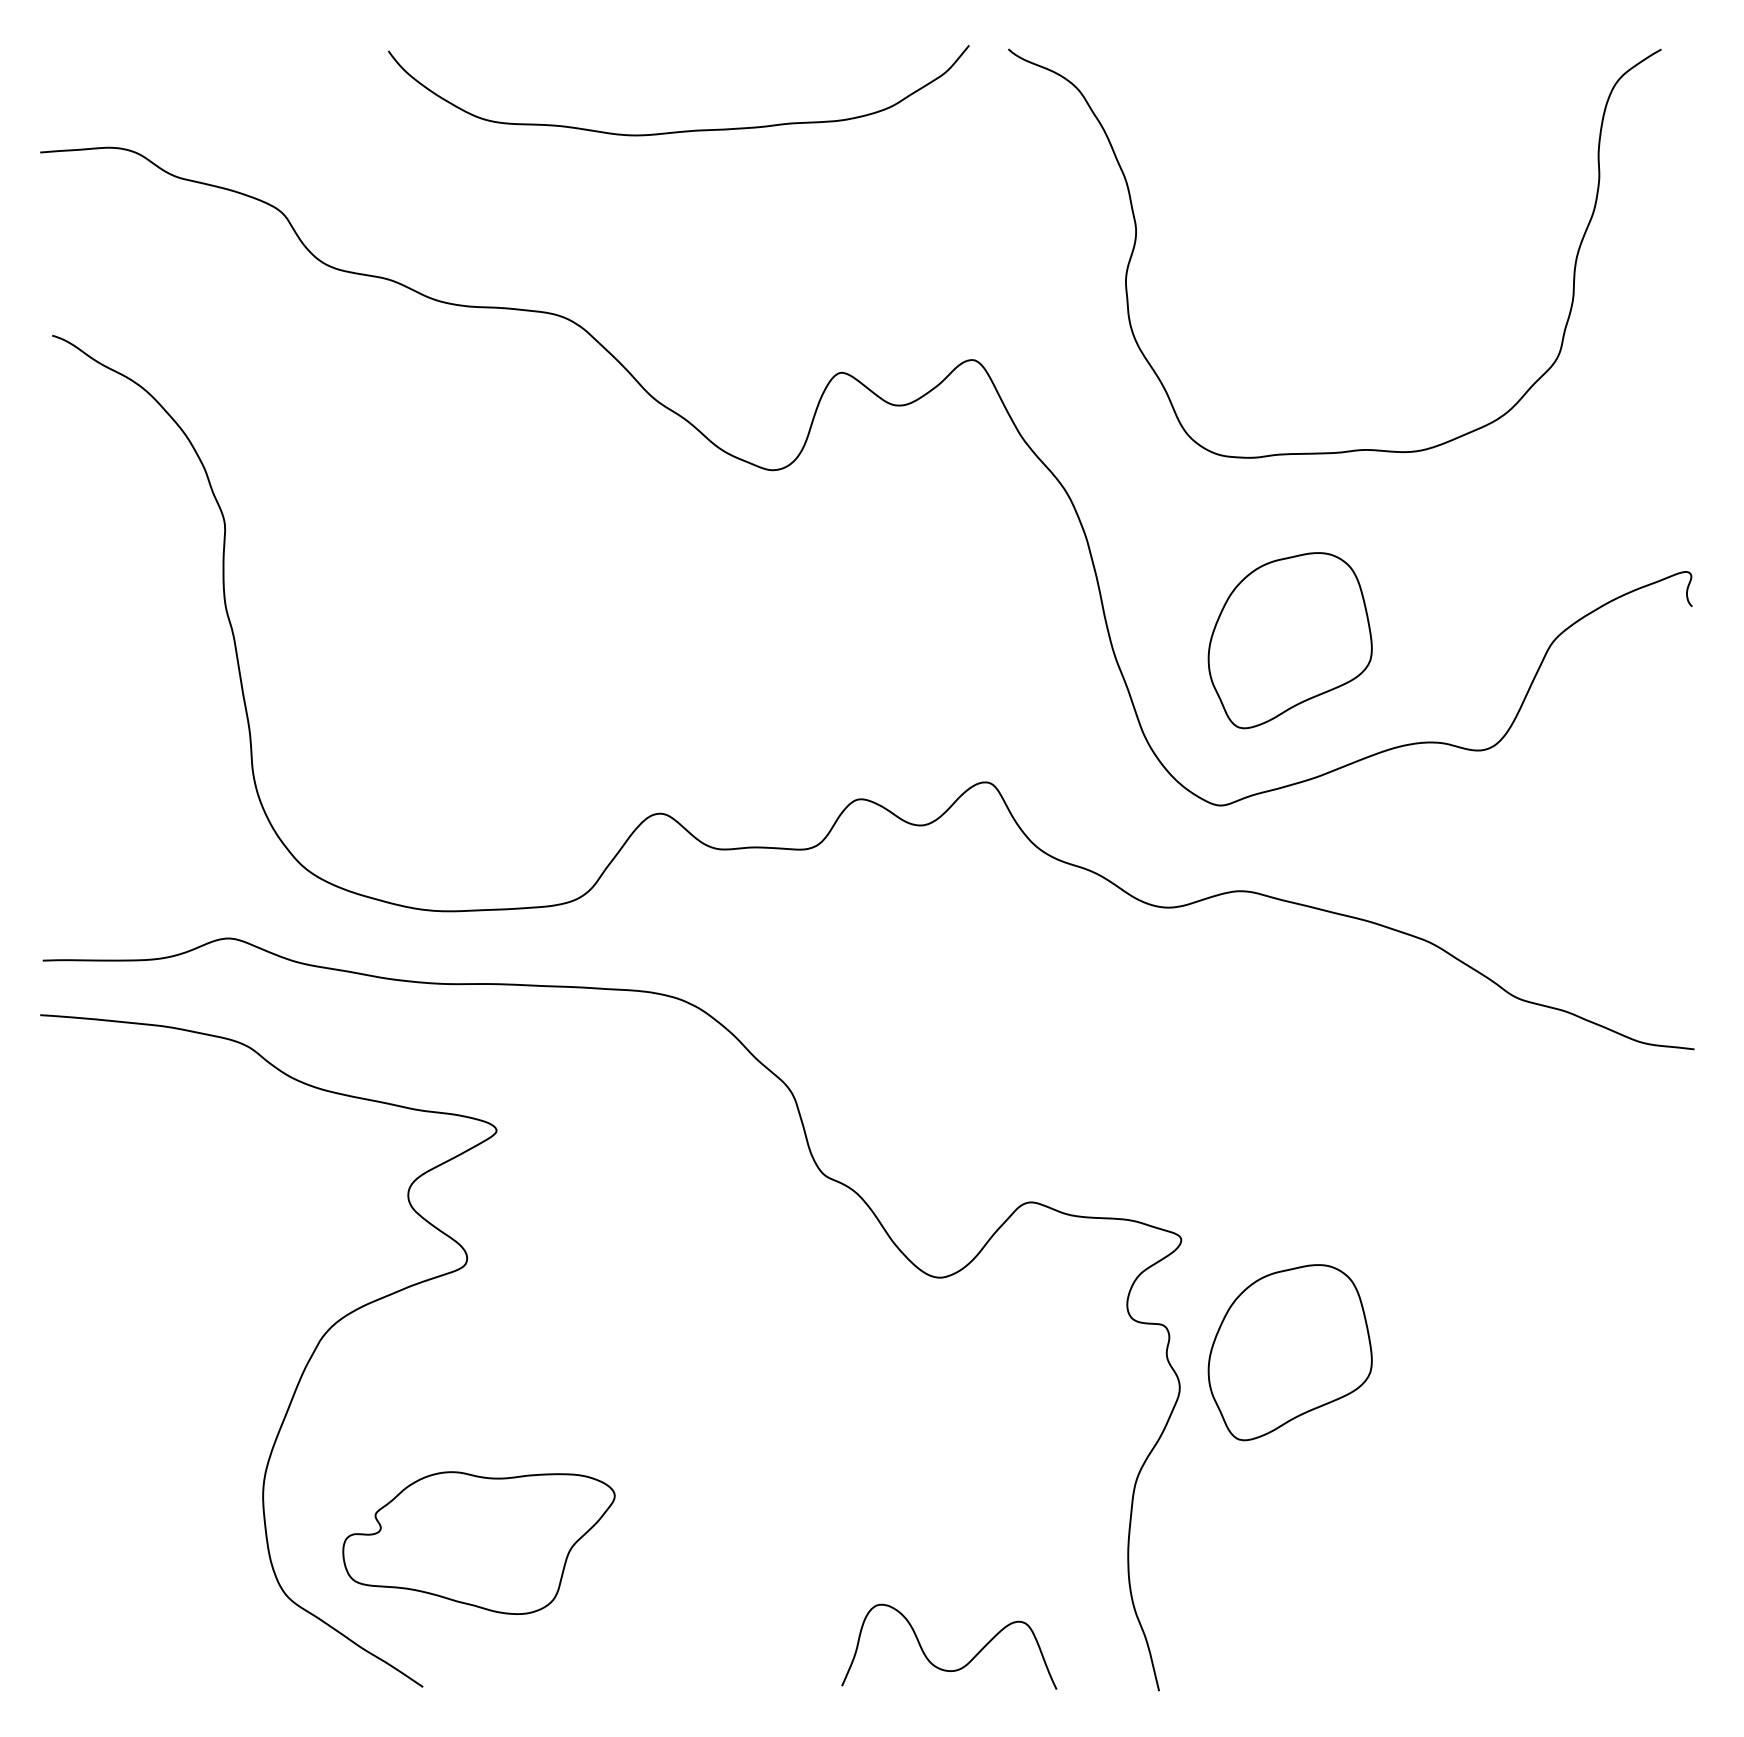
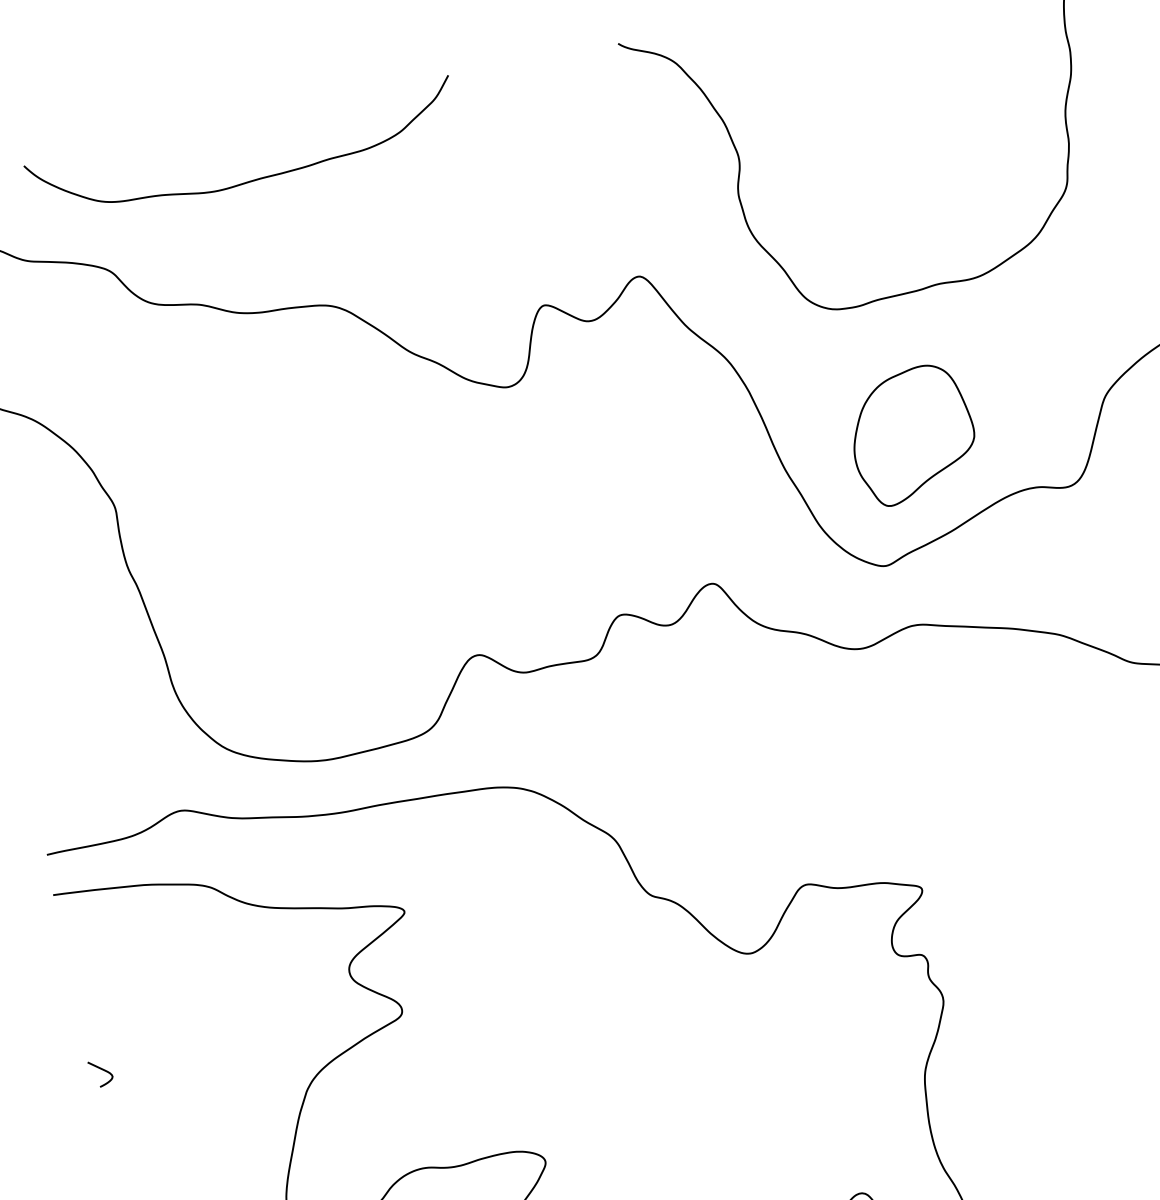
curve: (682, 130) -> (251, 180), moved
curve: (57, 1257) -> (101, 1070), added
part: (1289, 1352) -> (1018, 956), removed

